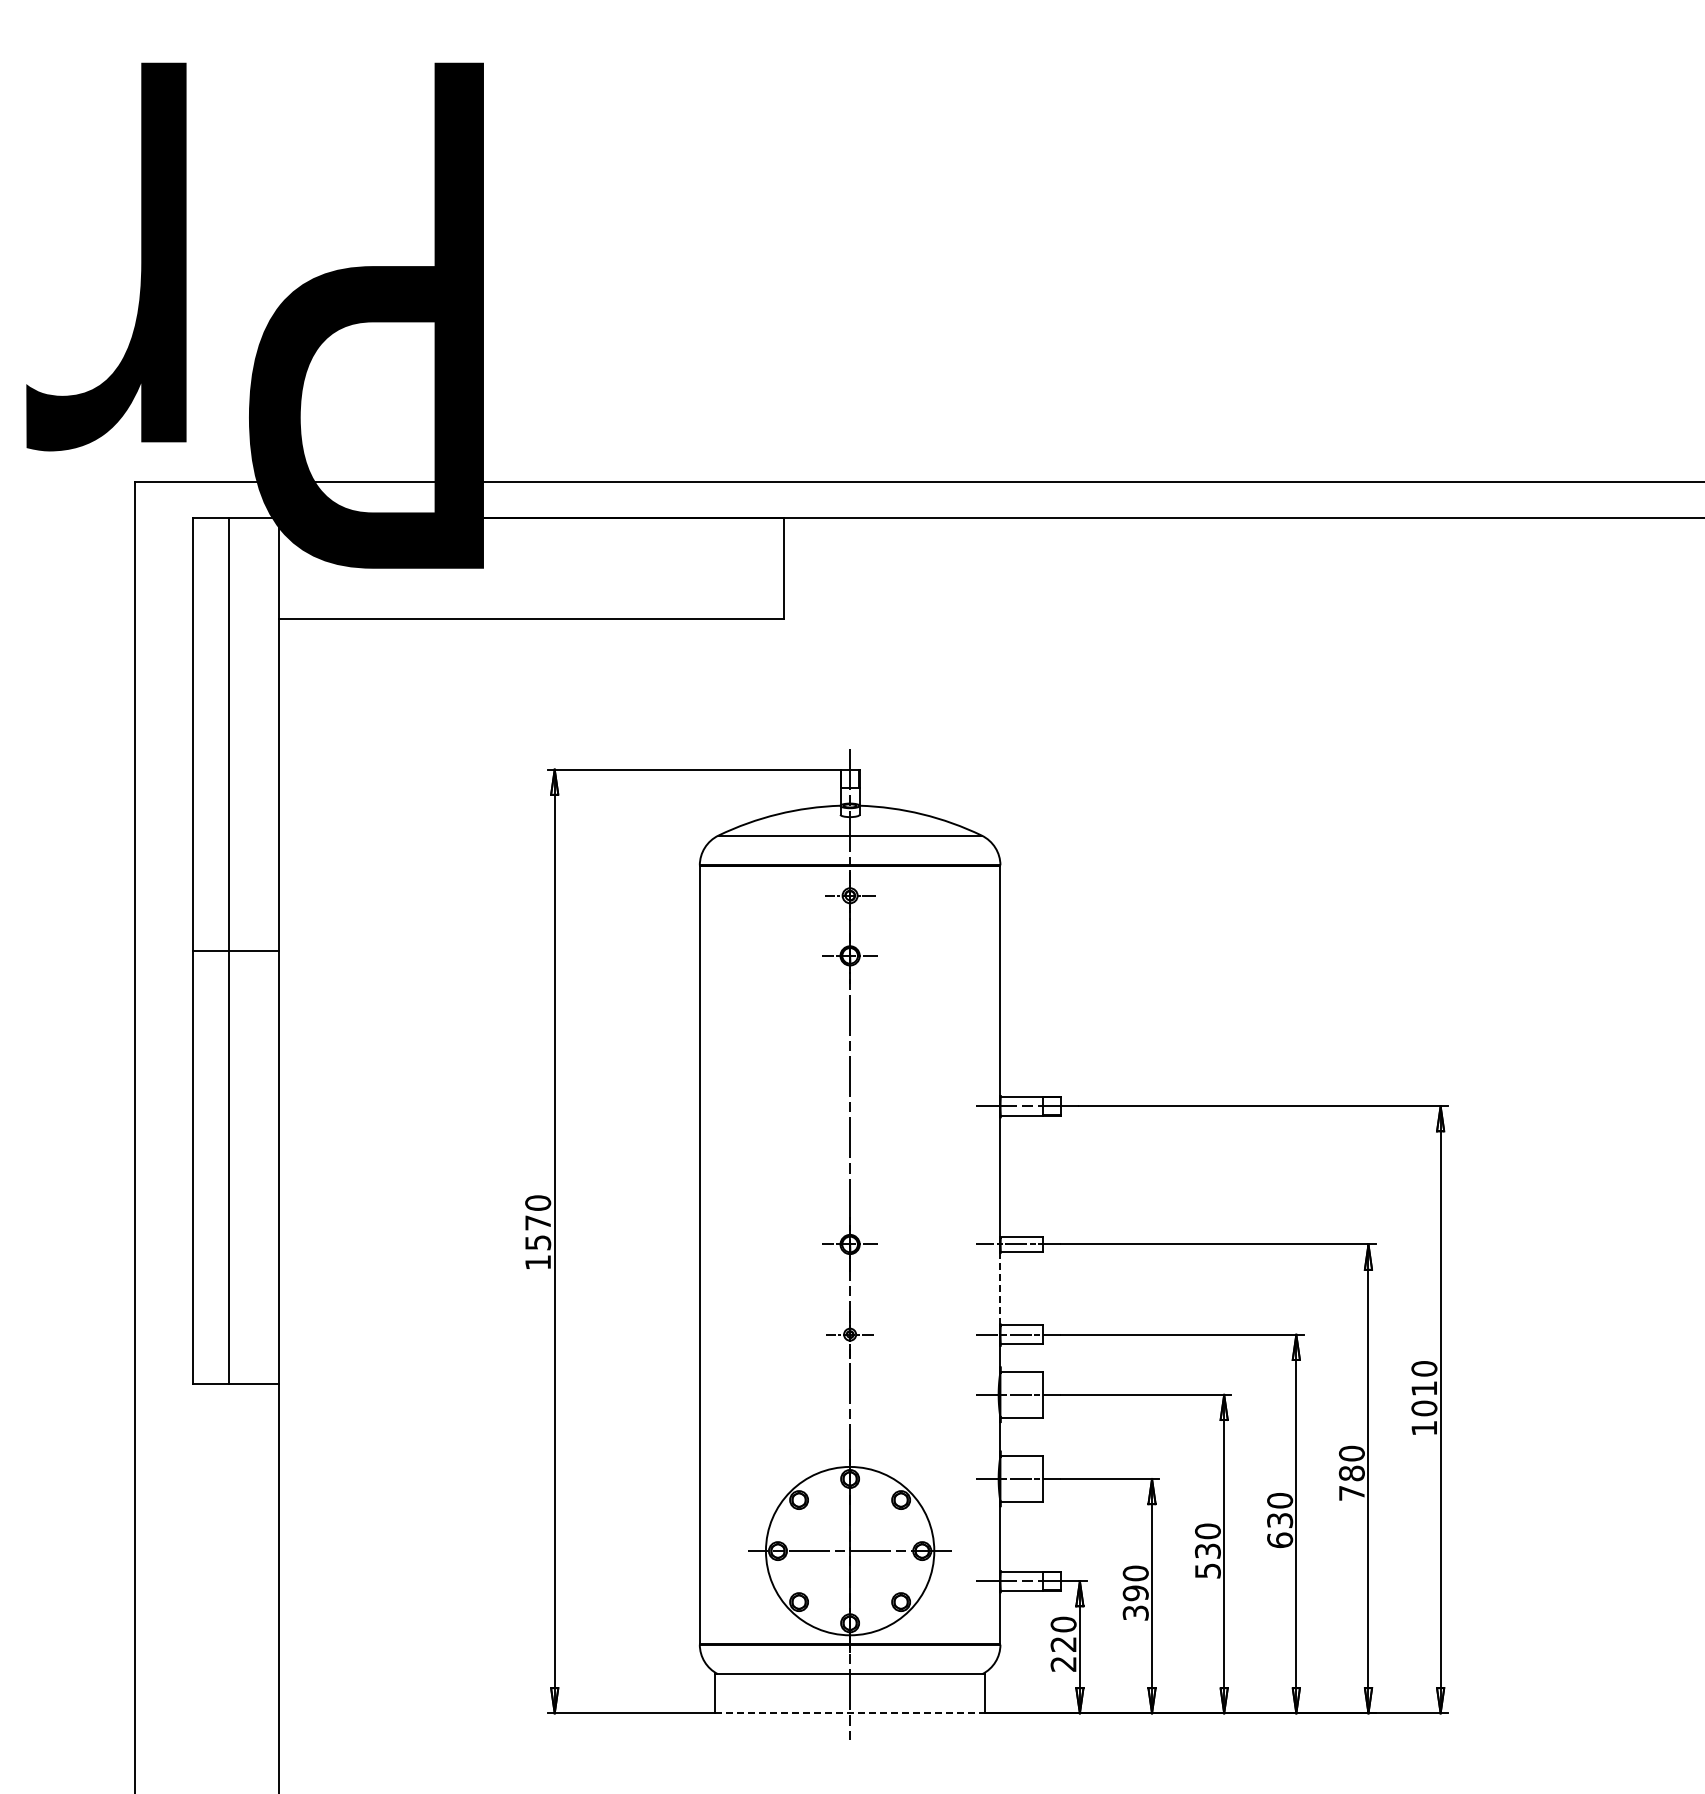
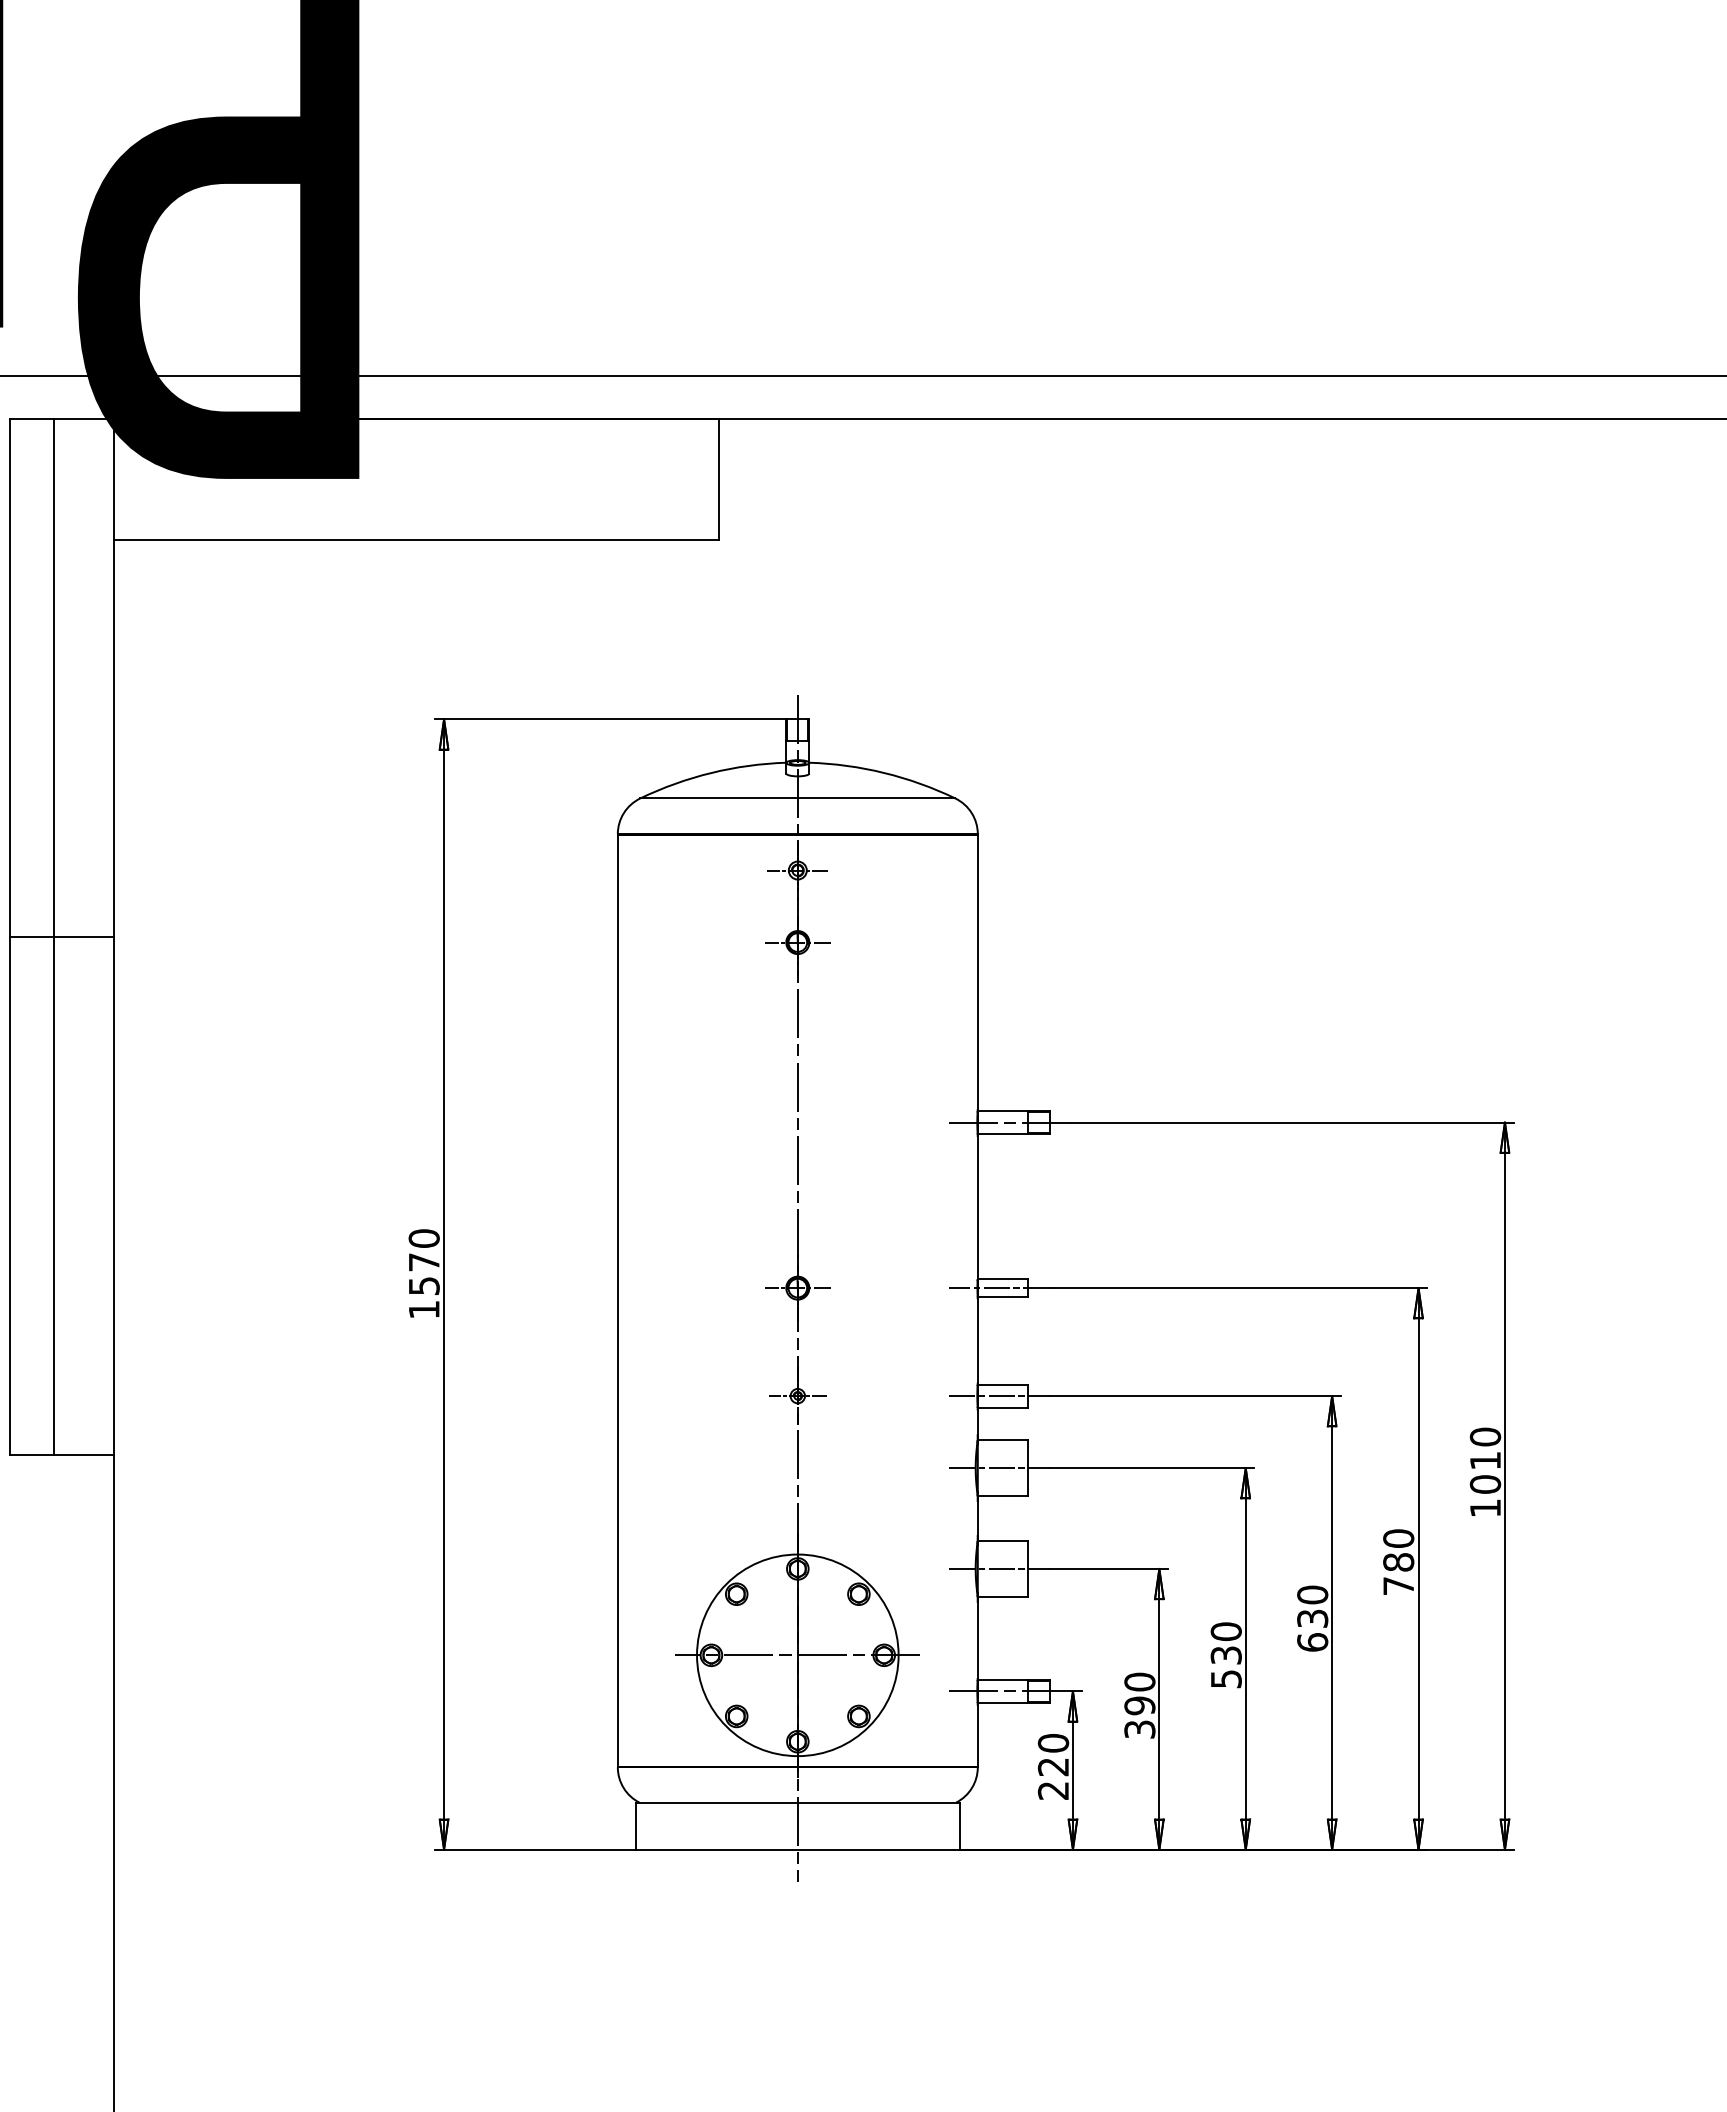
line: (1000, 1288) -> (977, 1340), dashed -> solid
line: (850, 1713) -> (798, 1849), dashed -> solid

